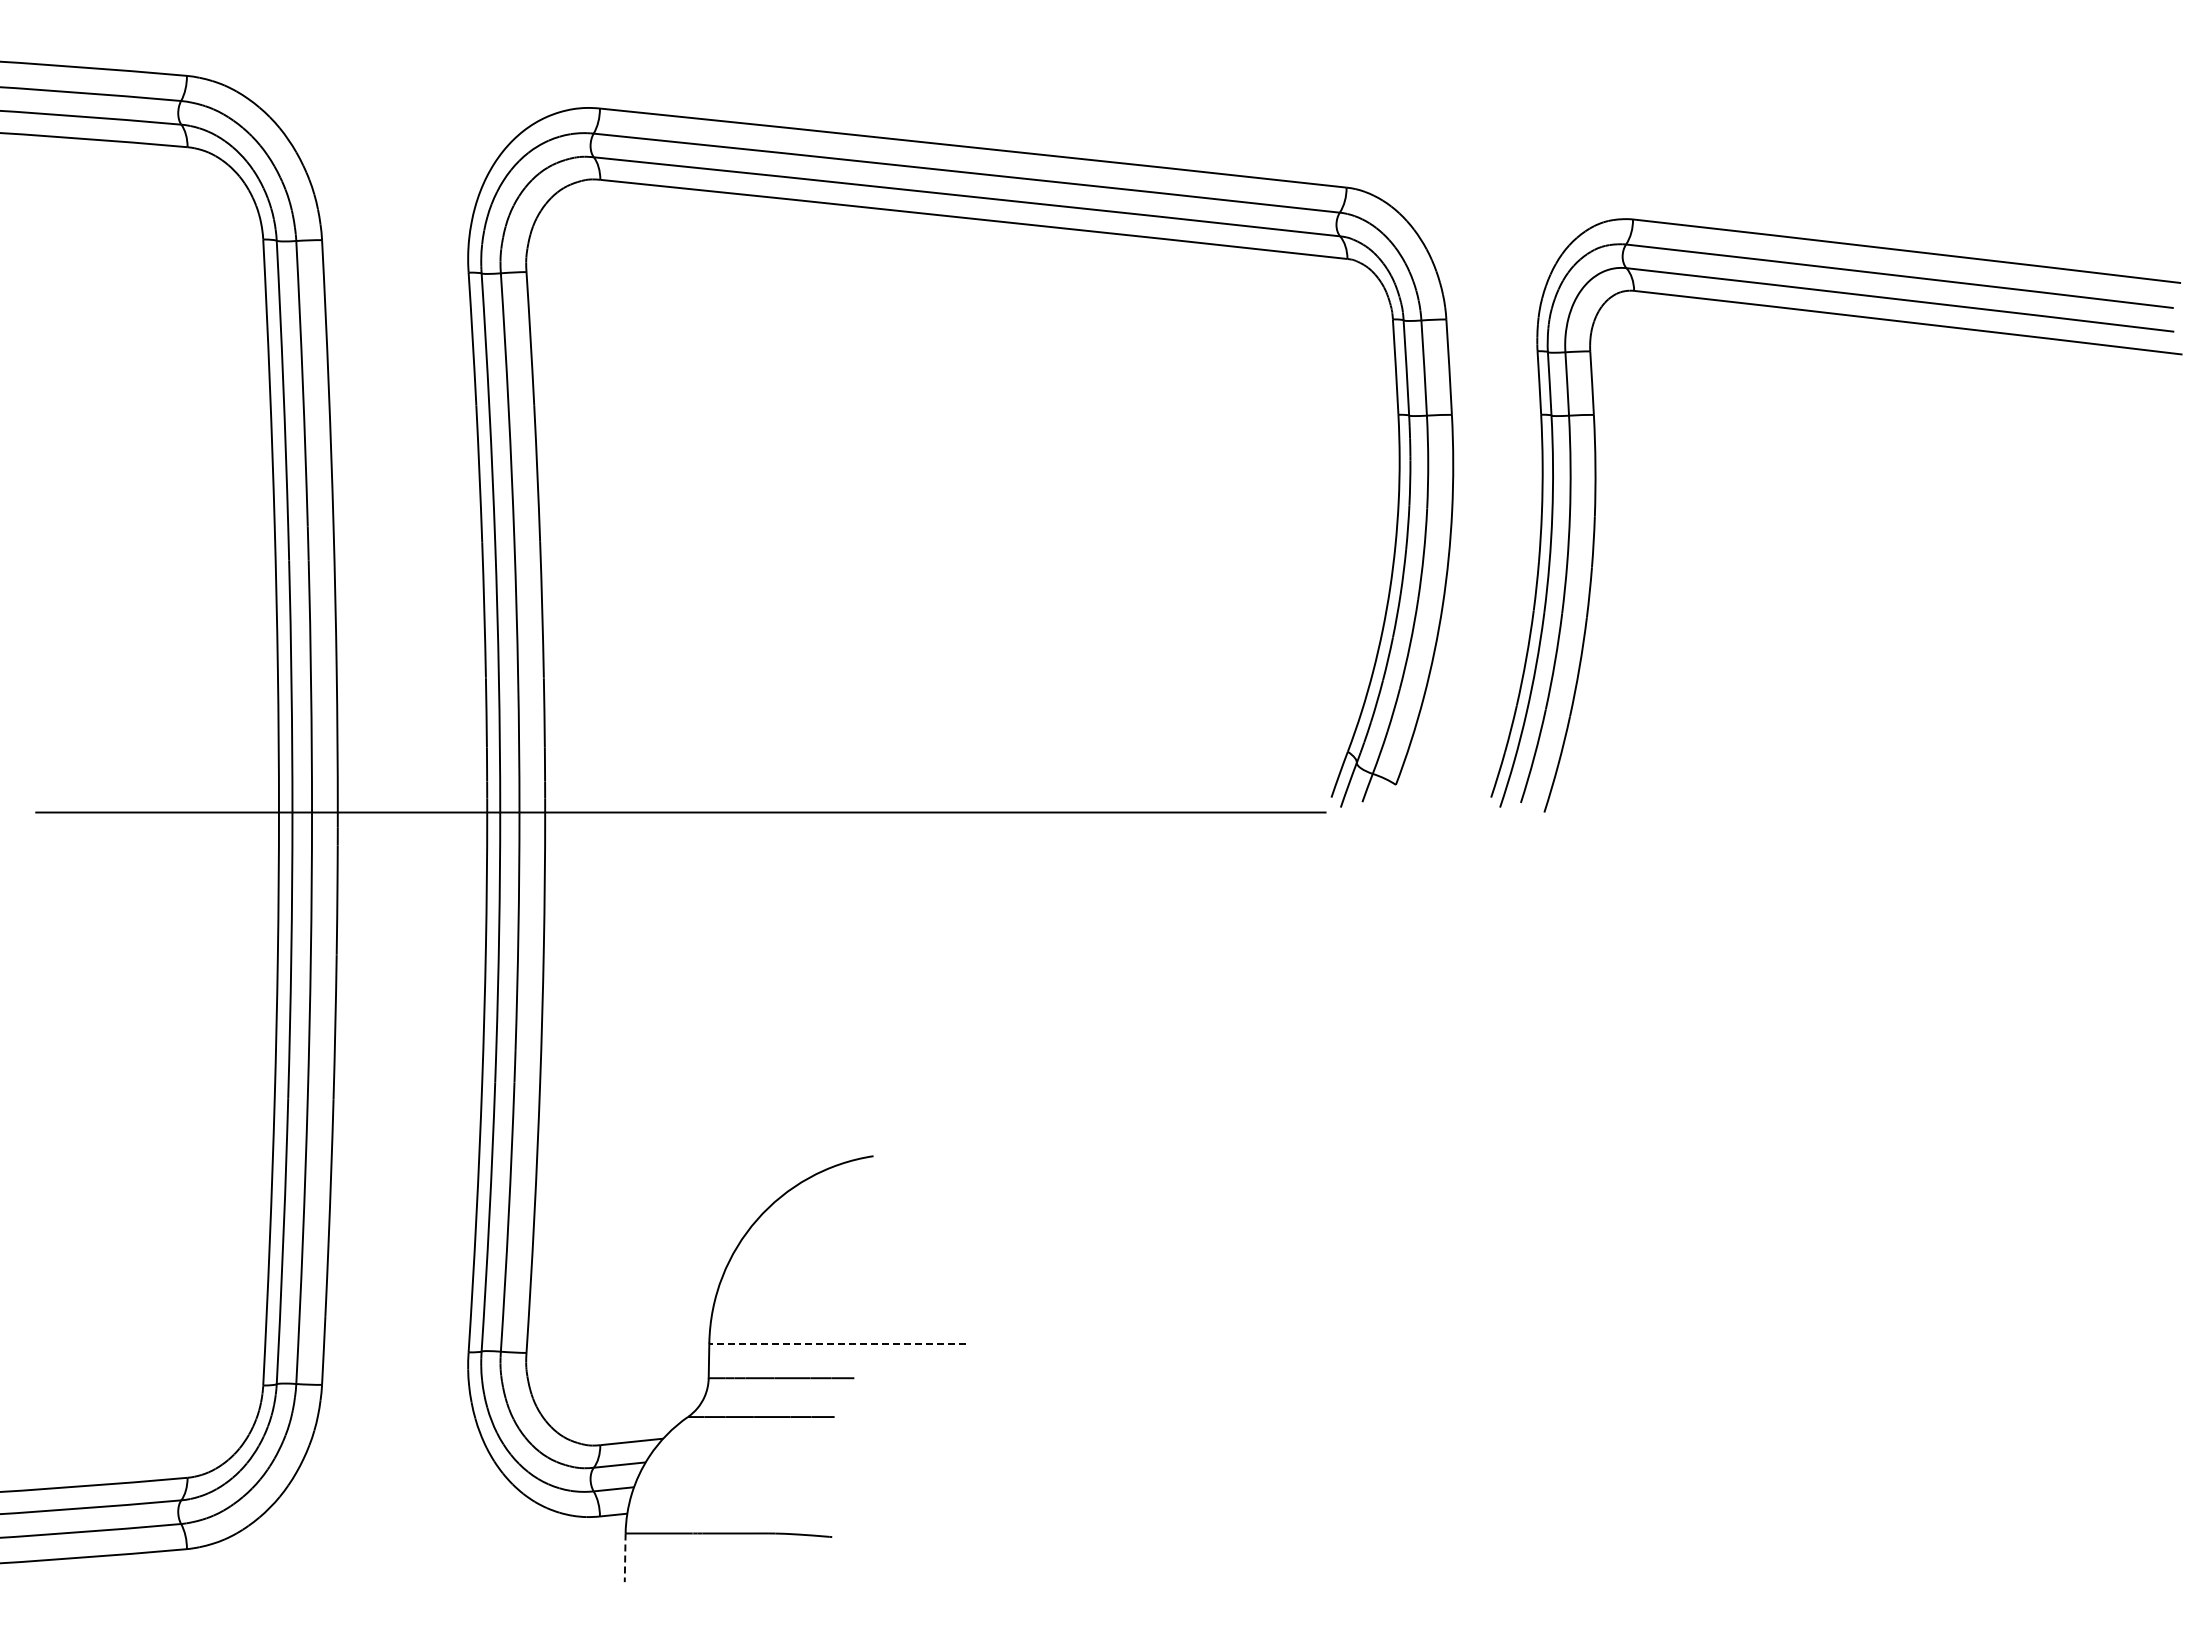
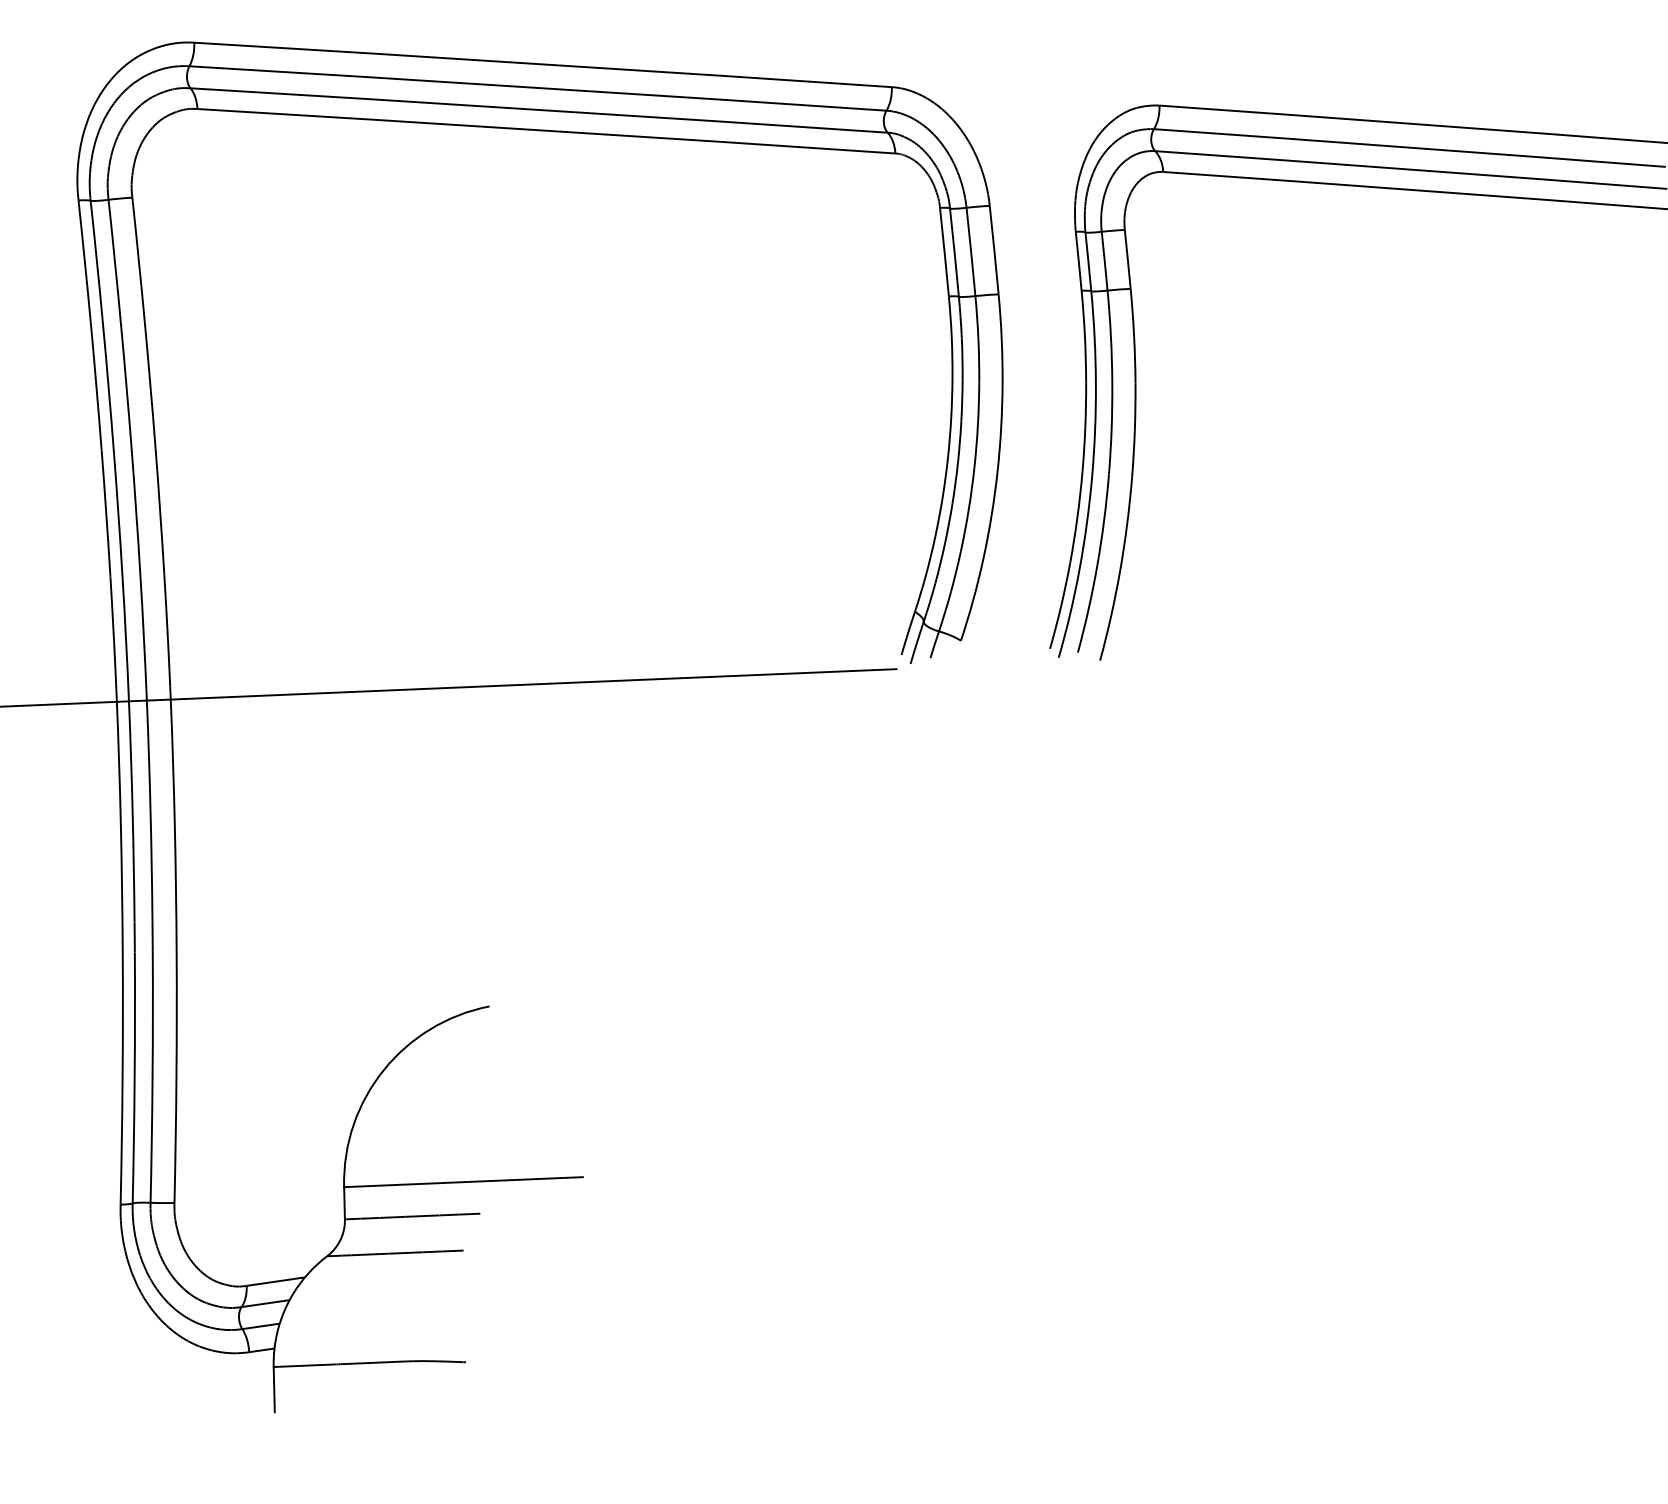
line: (837, 1343) -> (463, 1182), dashed -> solid
line: (625, 1558) -> (274, 1390), dashed -> solid

